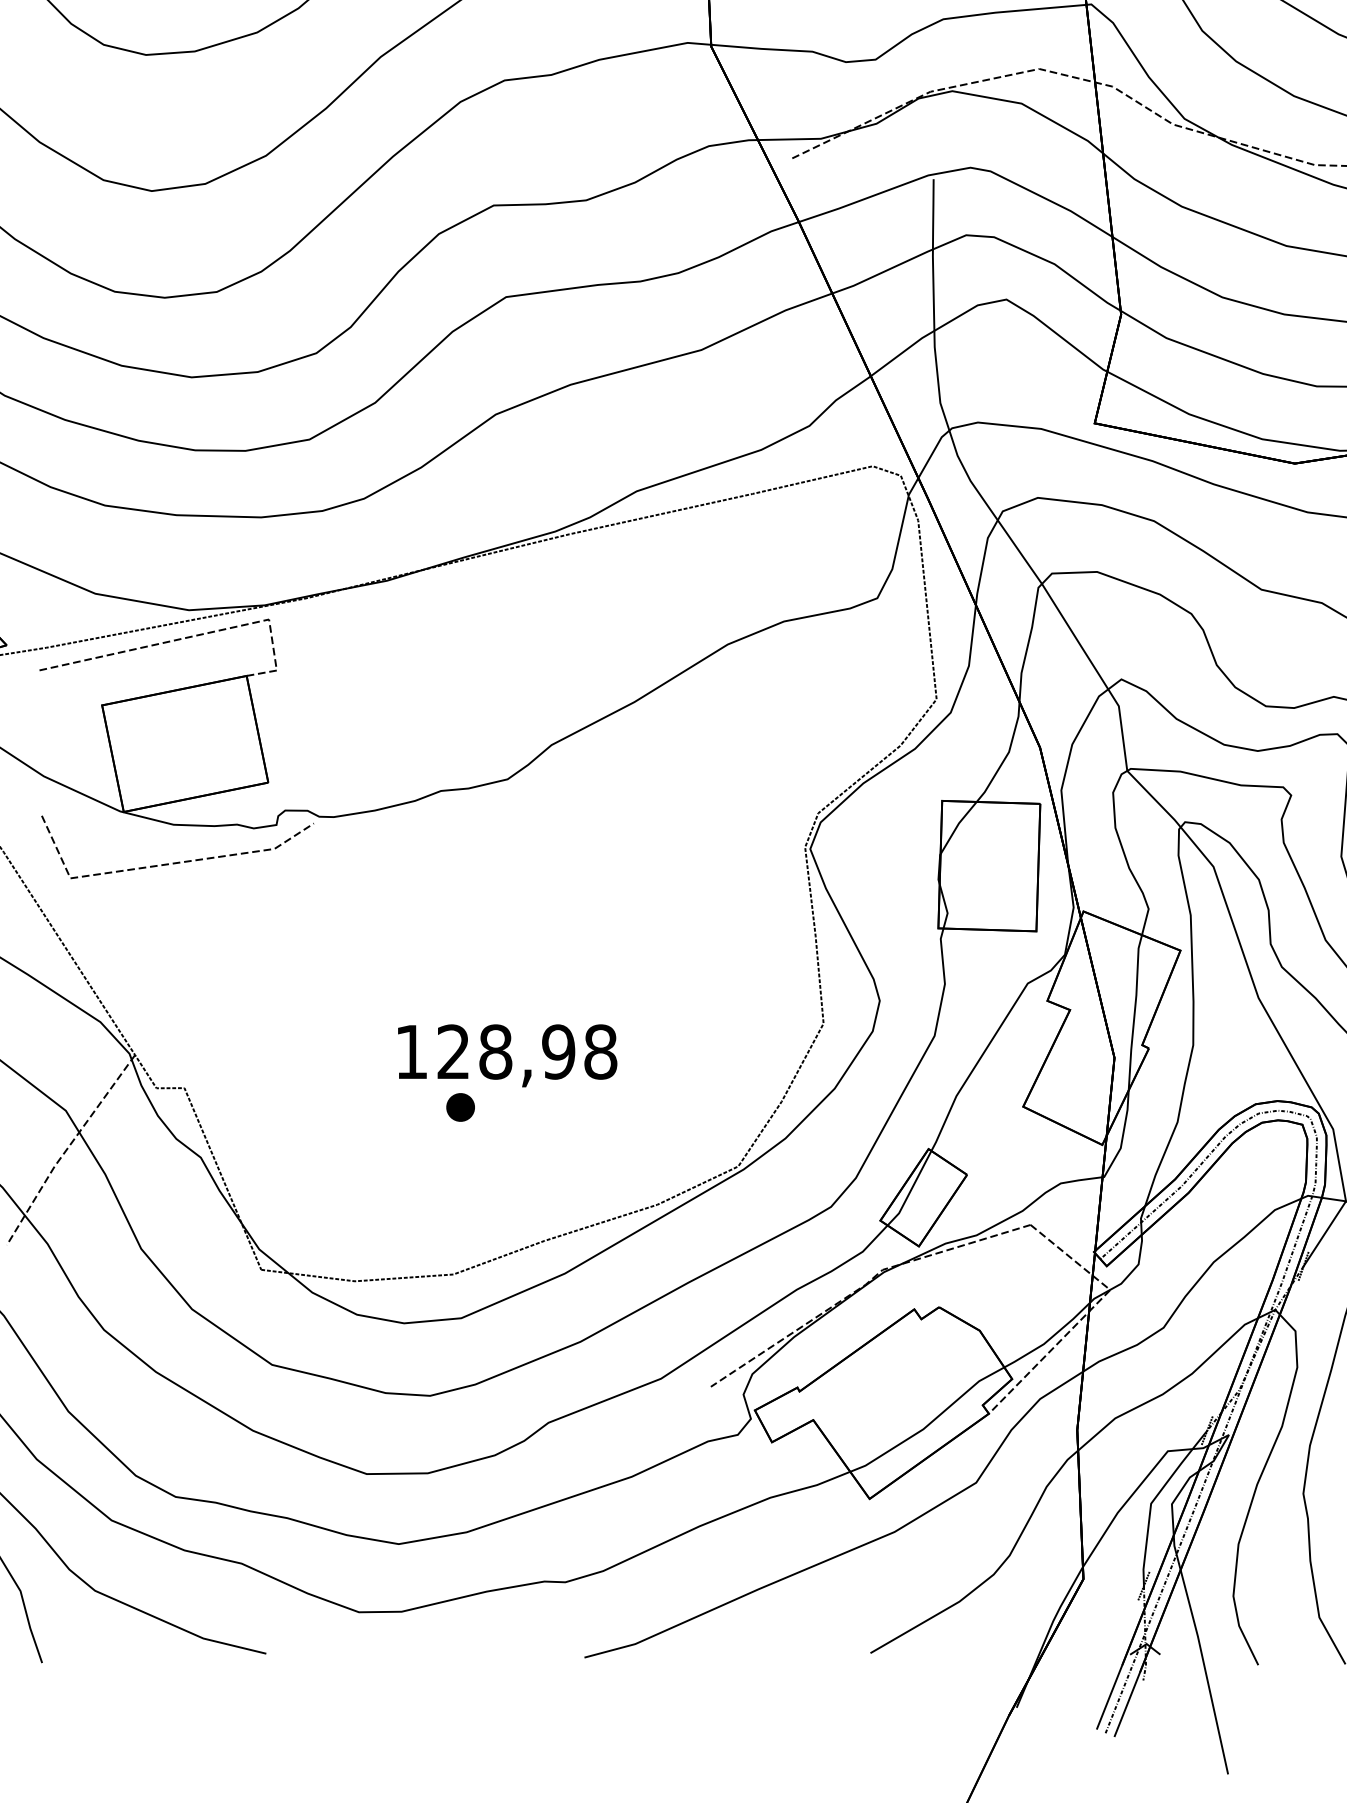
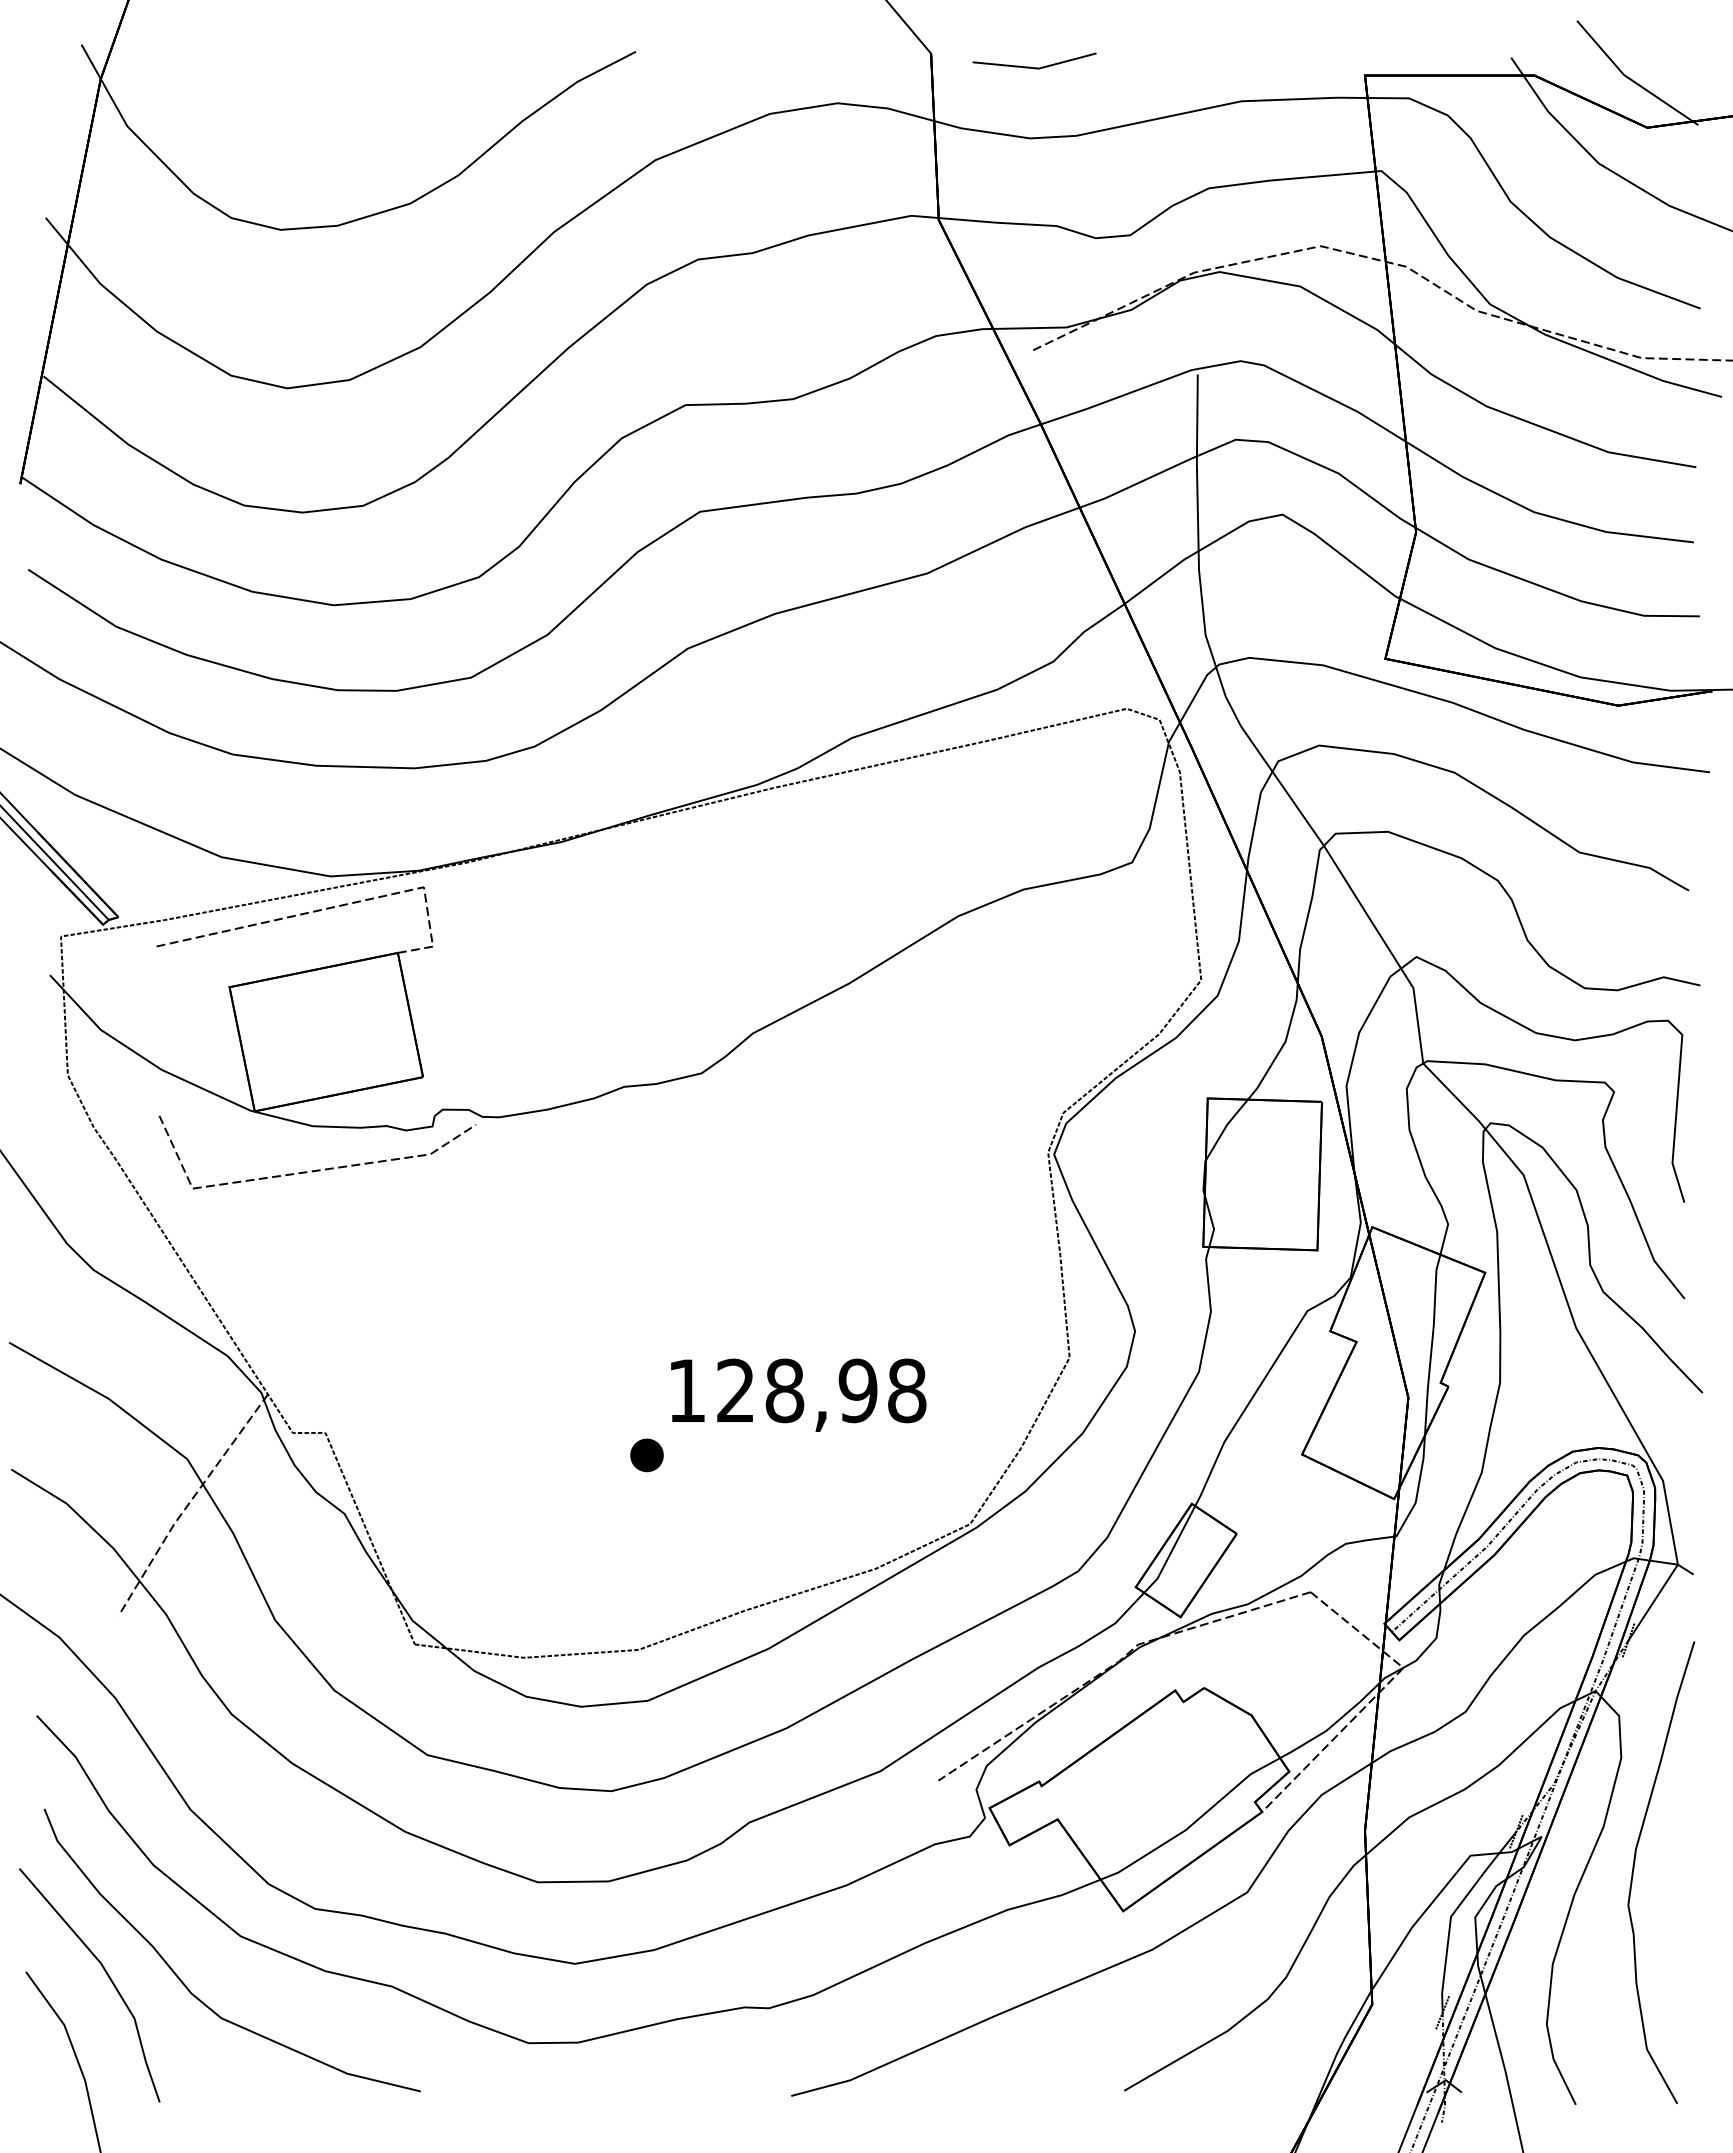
text: (507, 1055) -> (798, 1394), moved

